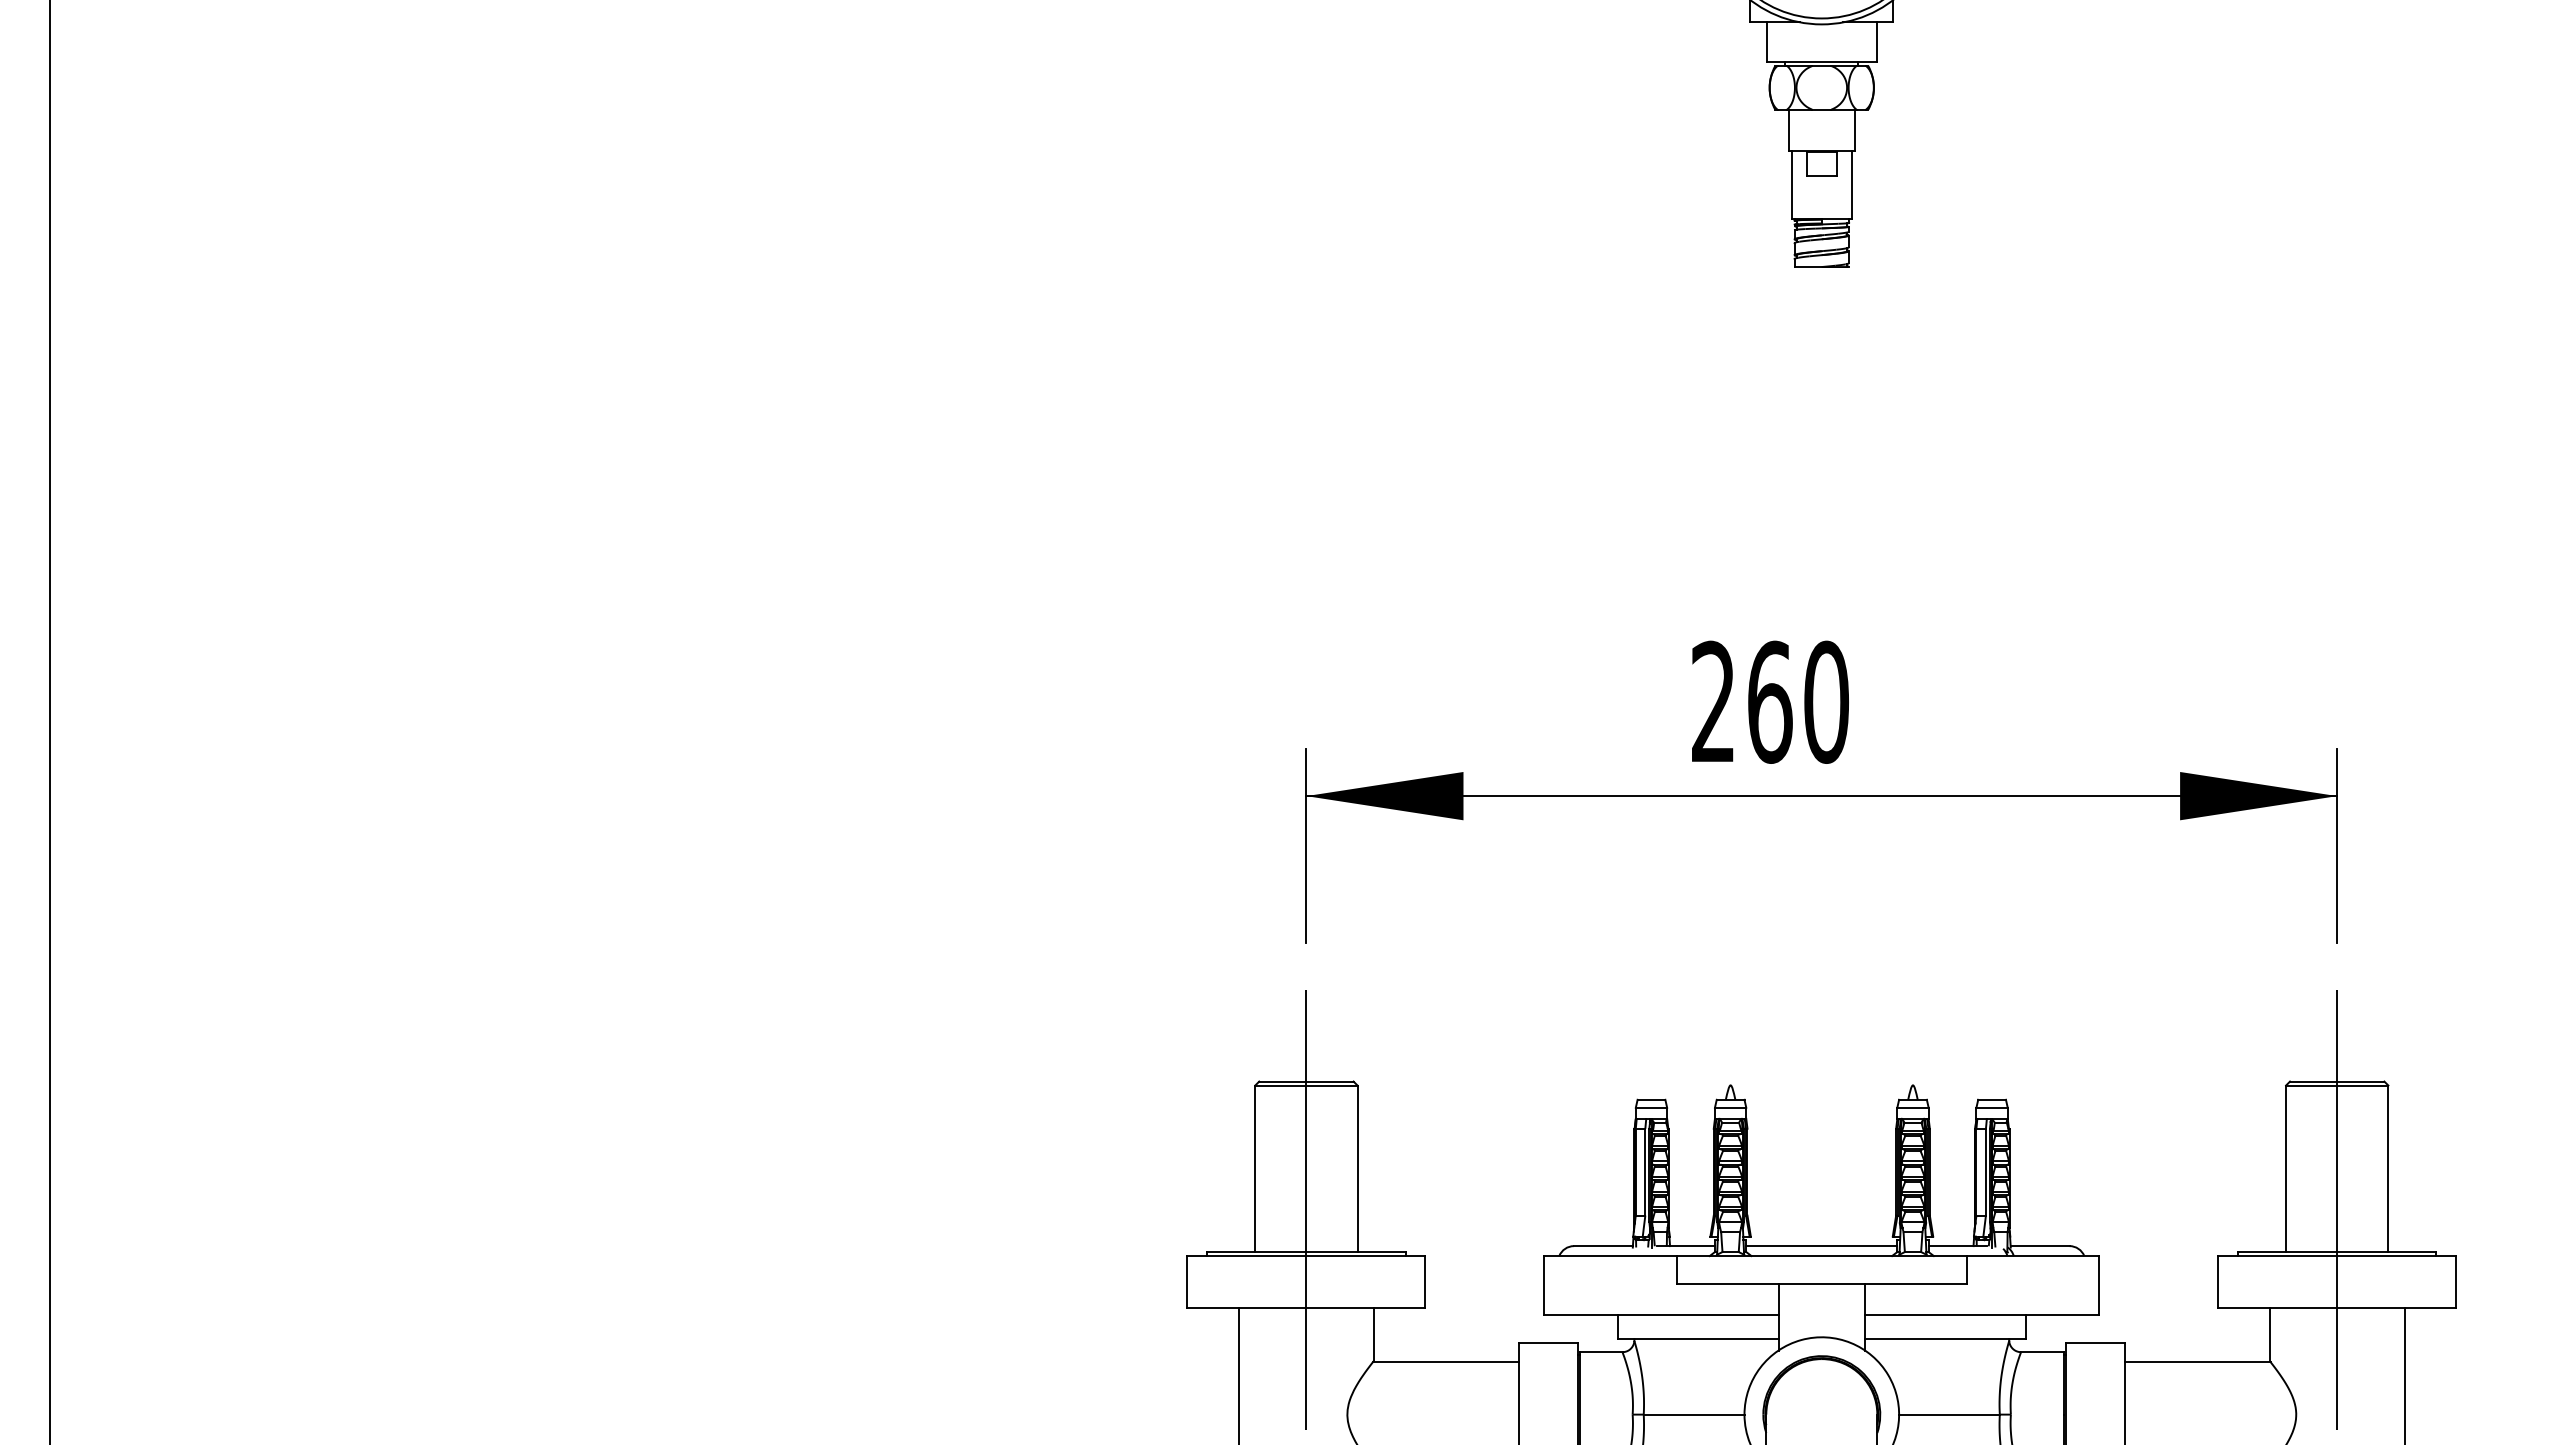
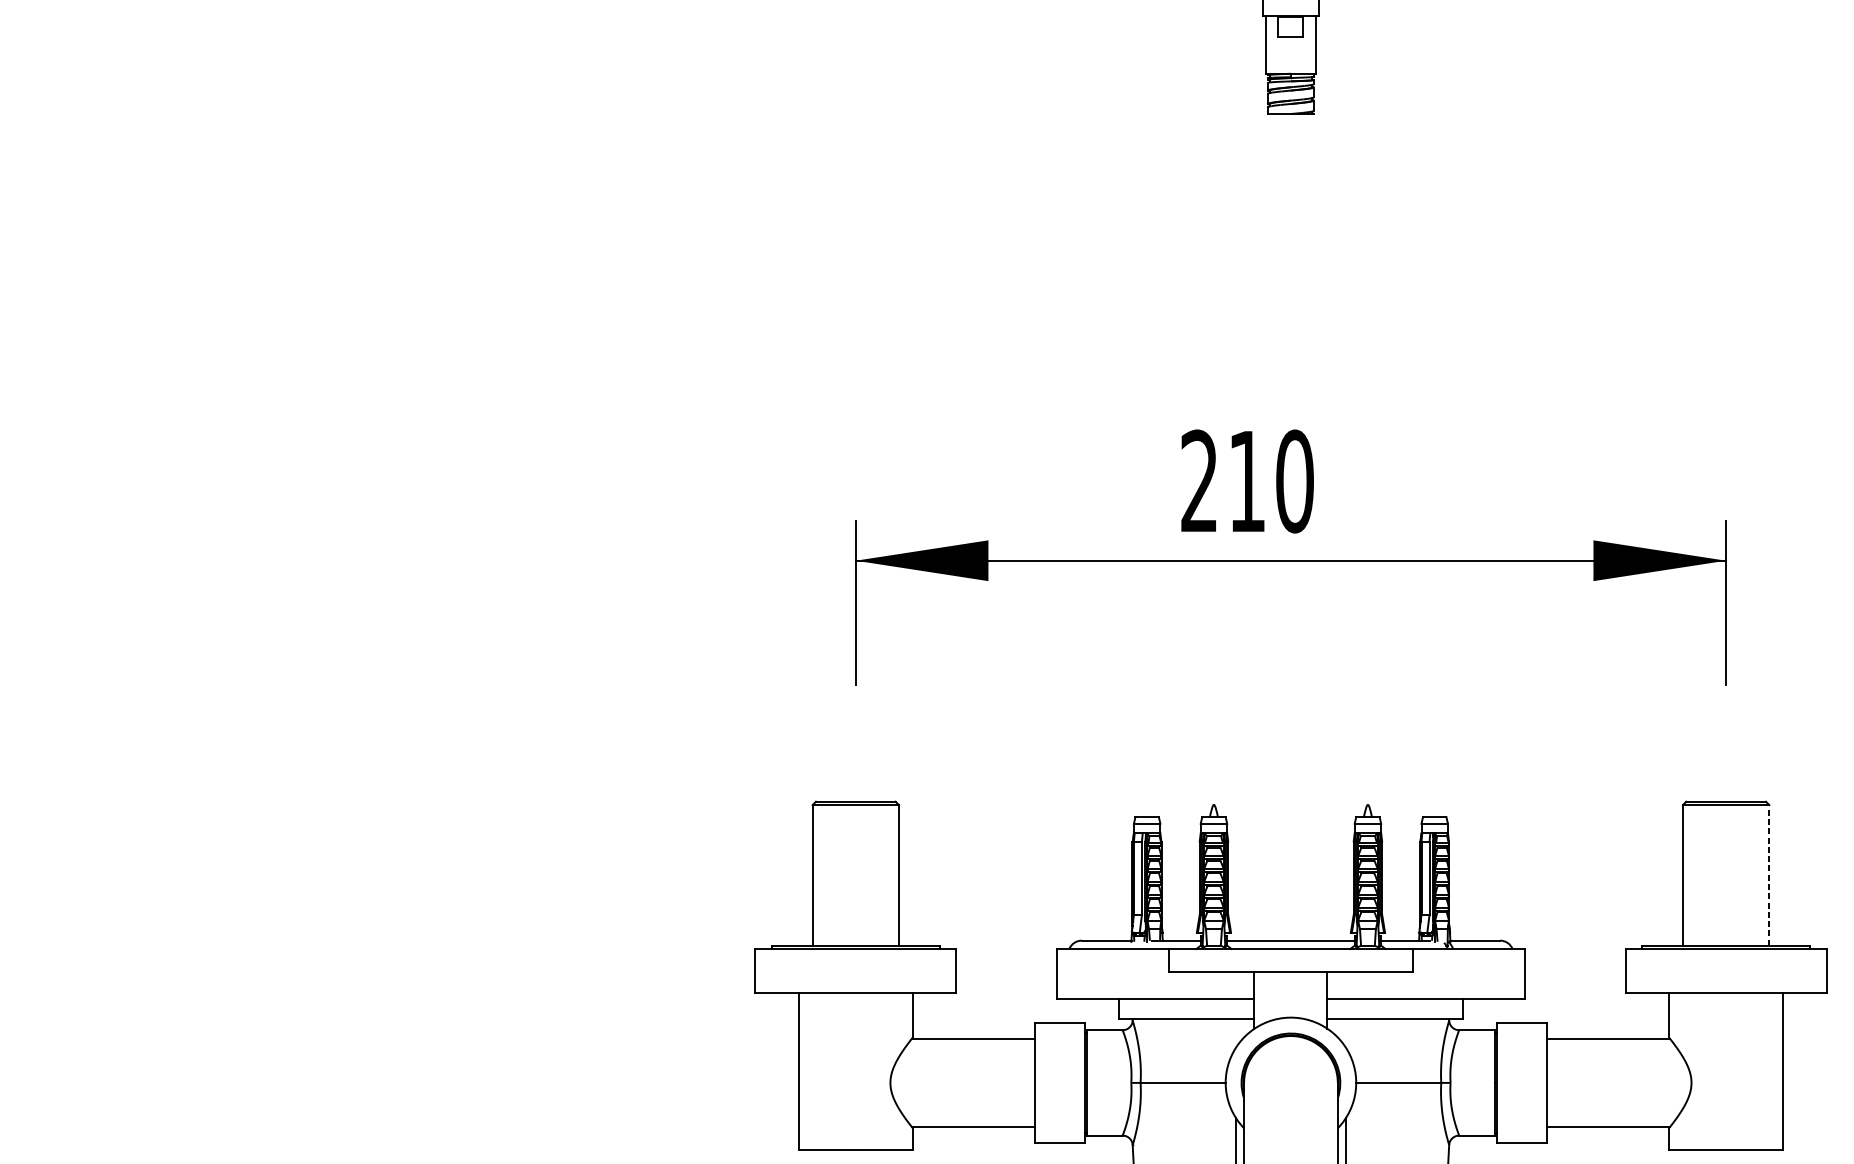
text: (1770, 701) -> (1247, 480), 260 -> 210
line: (2388, 1168) -> (1769, 875), solid -> dashed
line: (1306, 1210) -> (855, 910), removed
line: (2337, 1210) -> (1726, 910), removed

